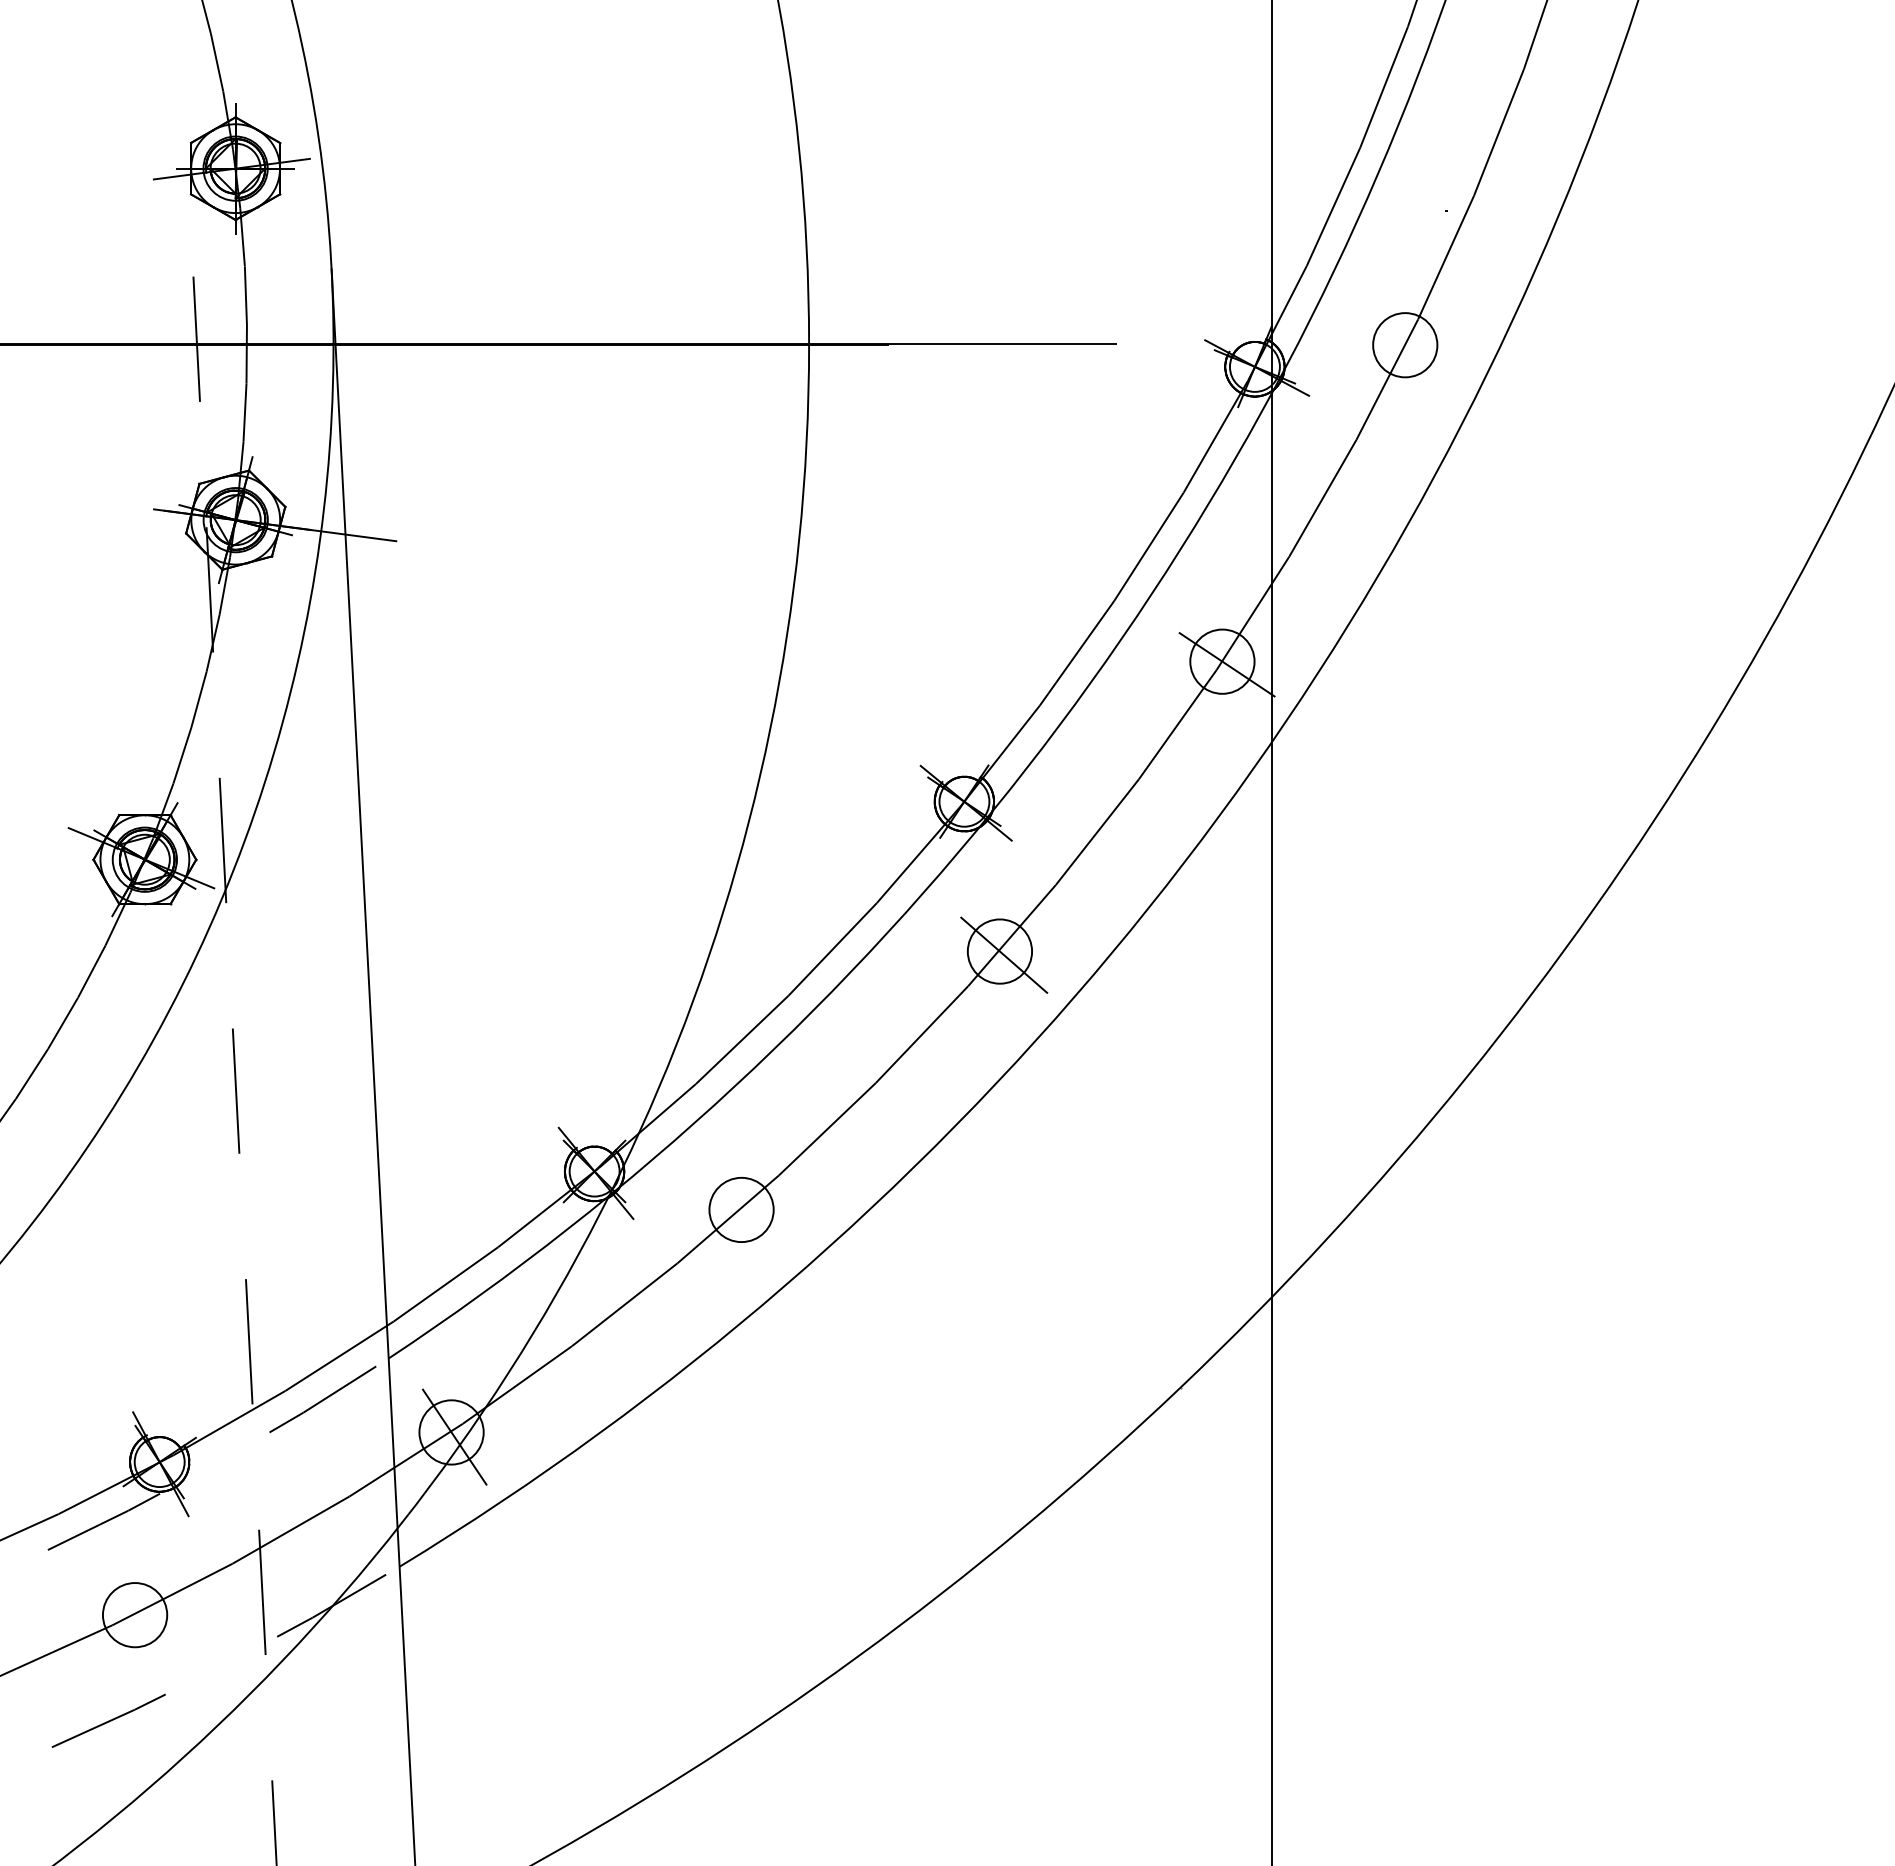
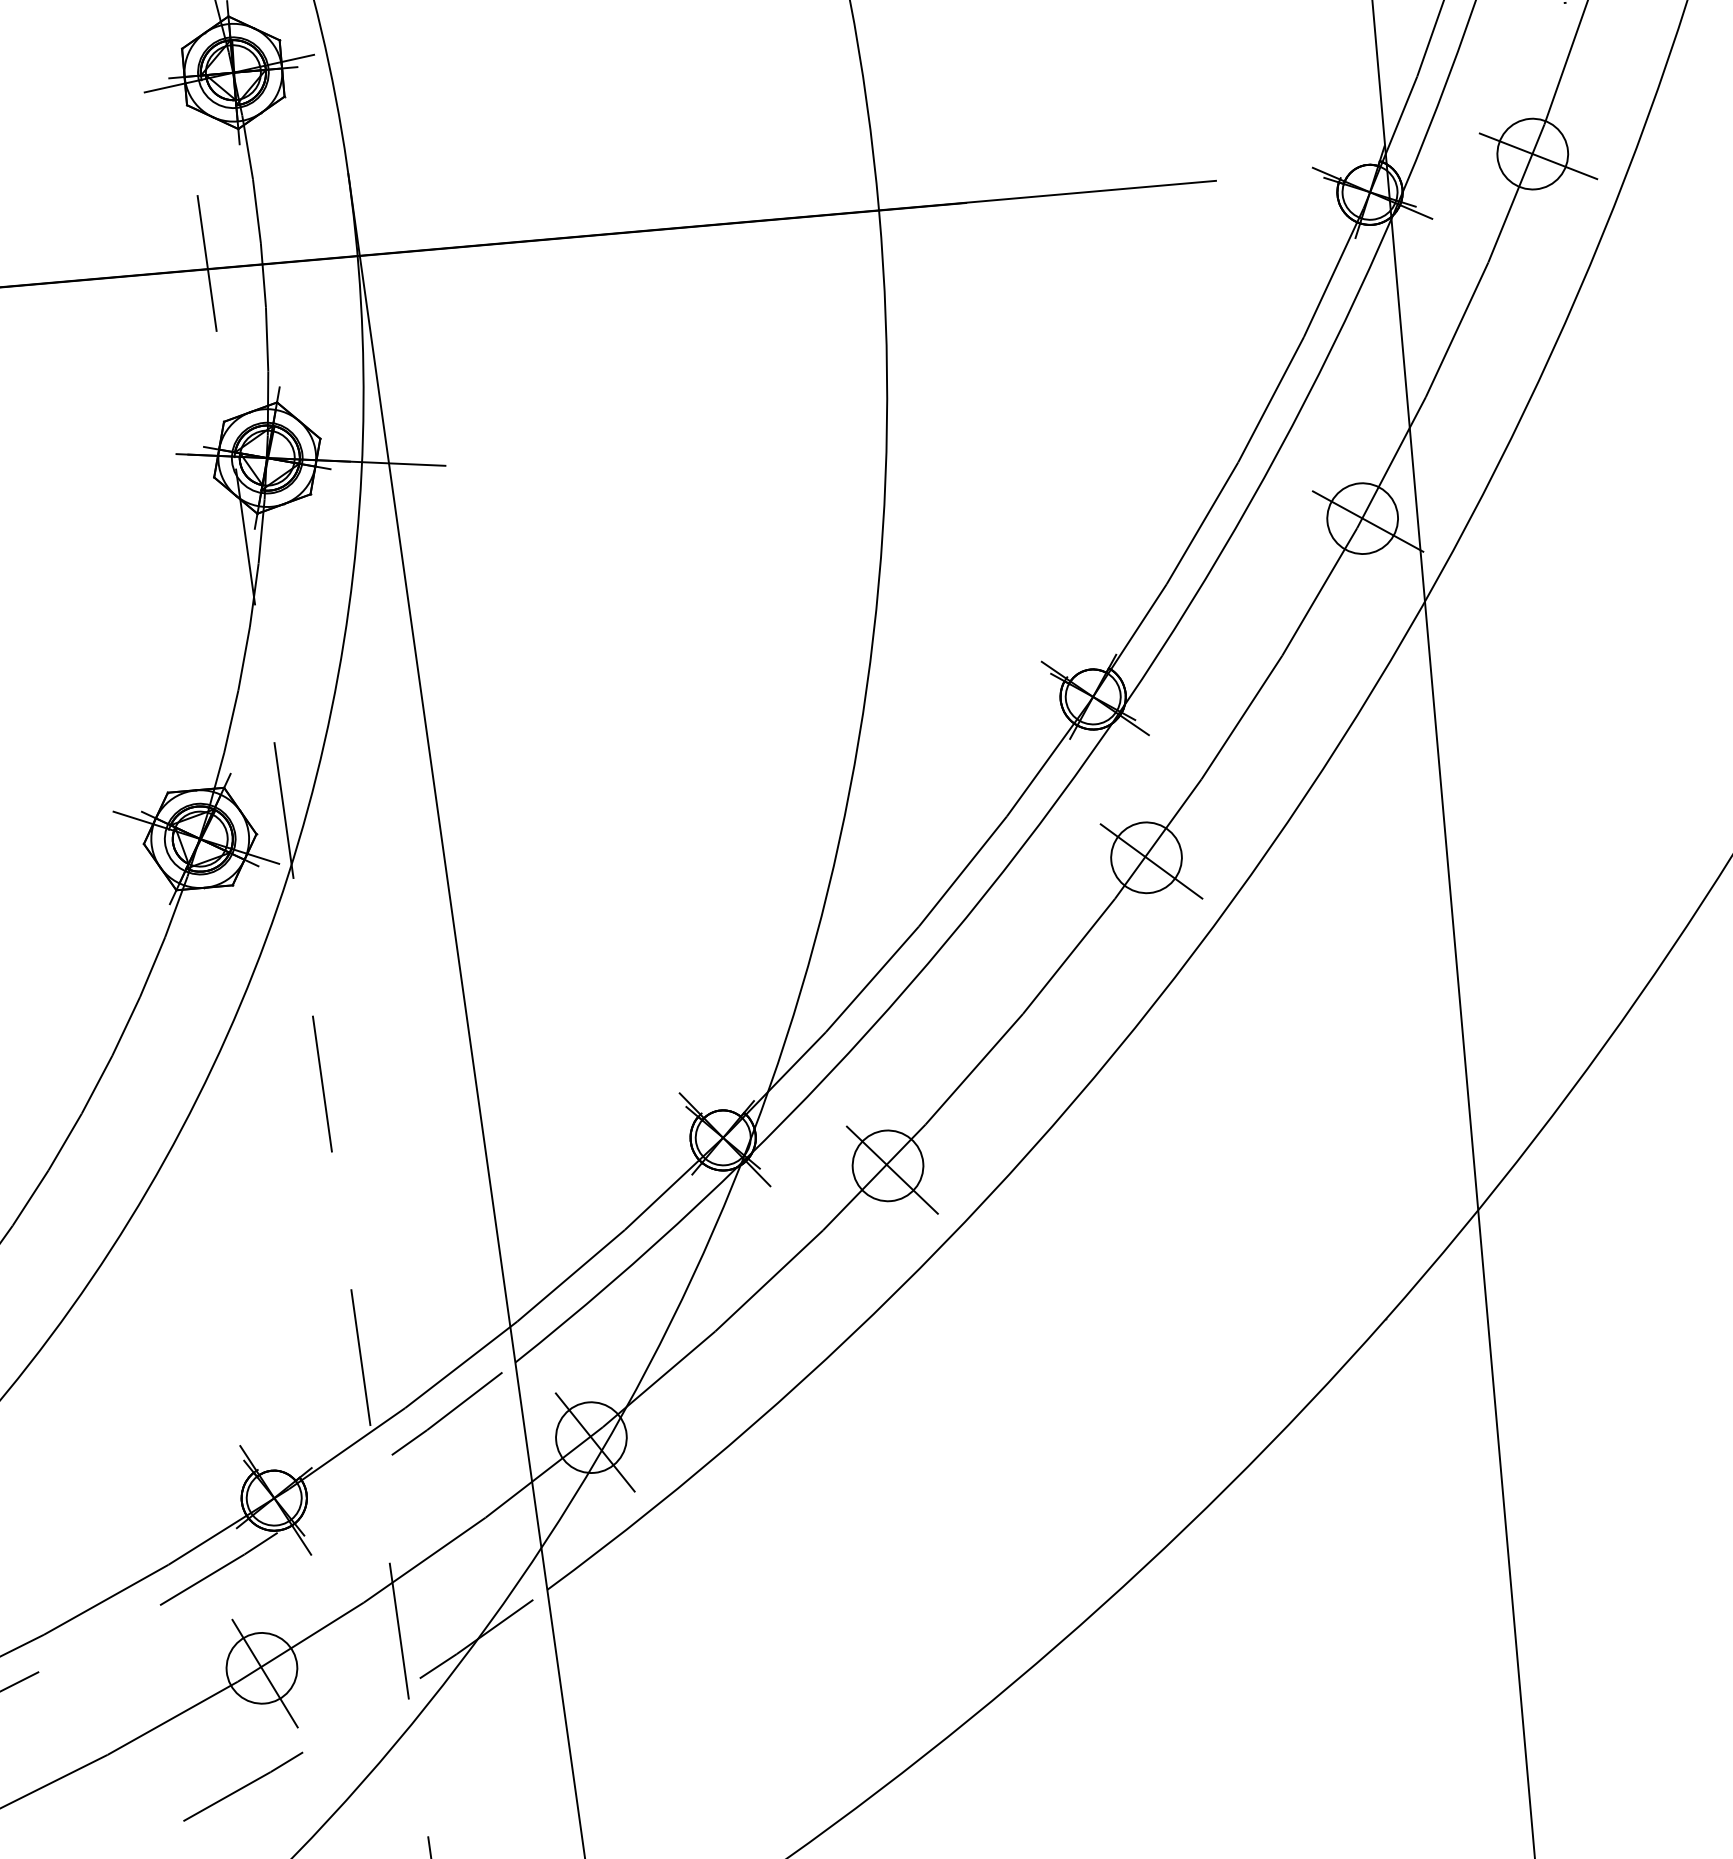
line: (1410, 347) -> (1538, 156), added
line: (744, 1213) -> (891, 1169), added
line: (137, 1620) -> (265, 1673), added

